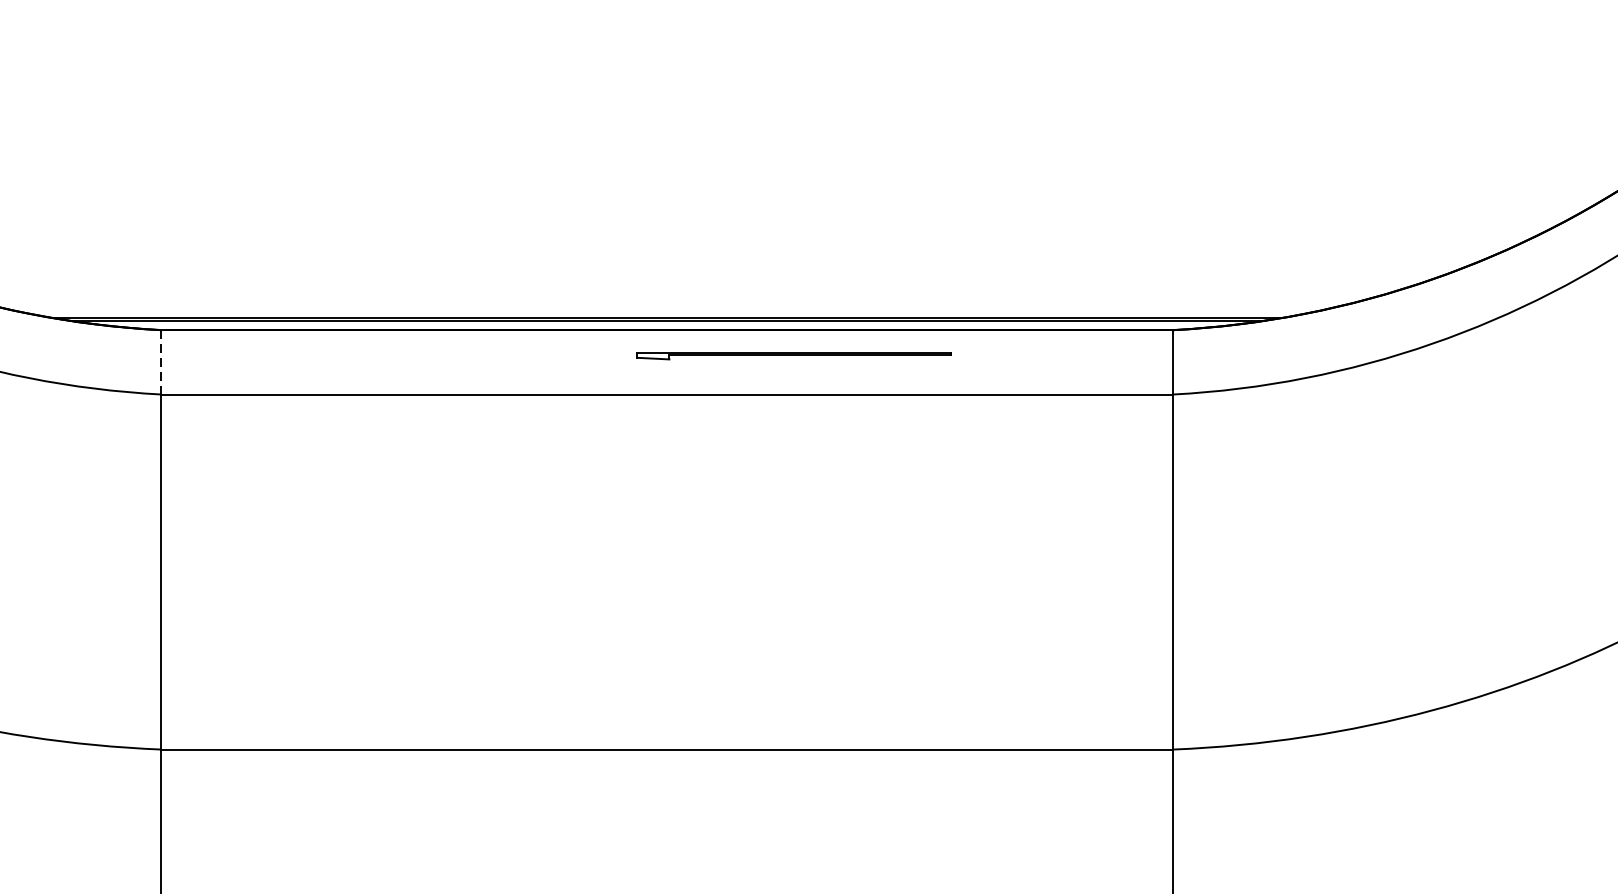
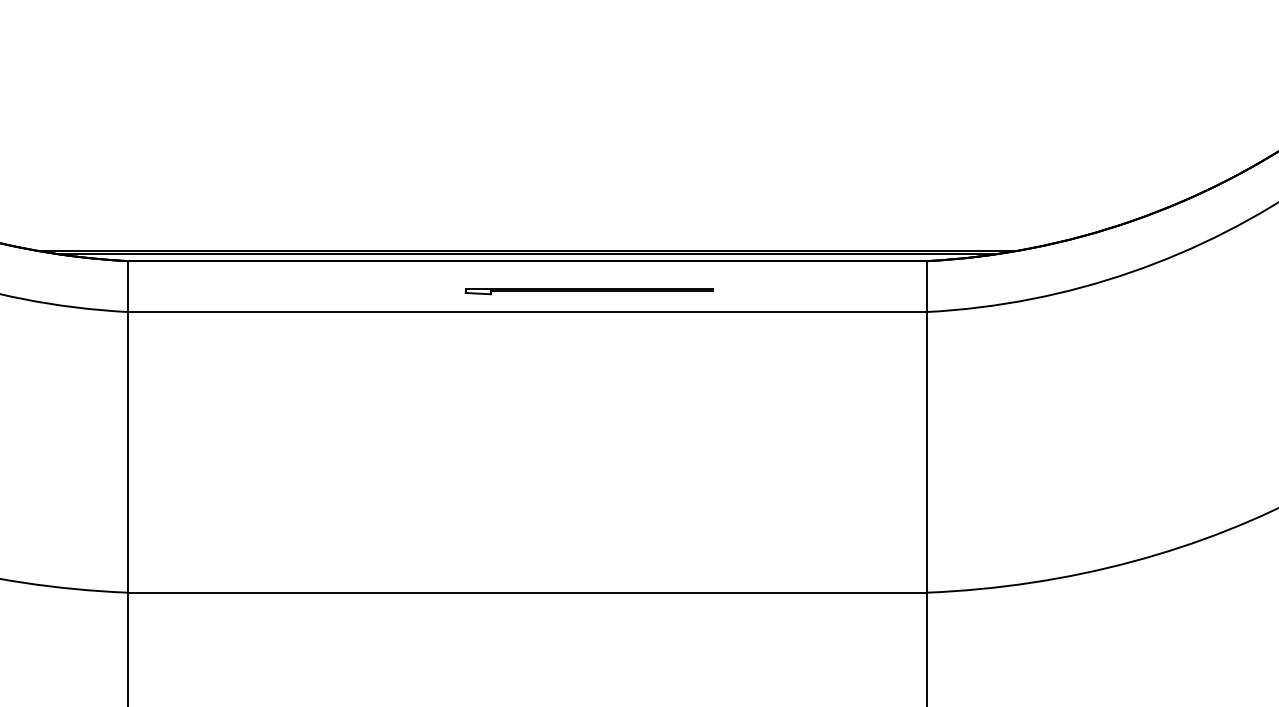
part: (792, 355) -> (588, 291), moved
line: (161, 362) -> (127, 286), dashed -> solid

